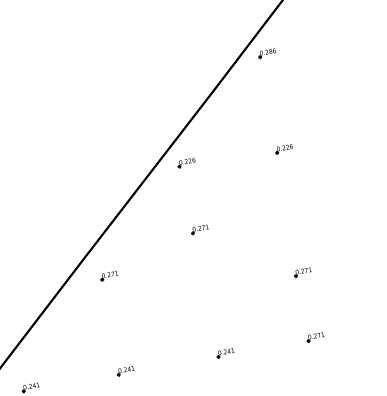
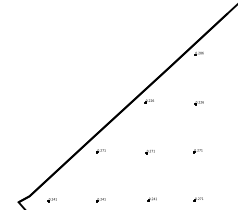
part: (198, 231) -> (149, 152), moved
part: (301, 273) -> (197, 151), moved

